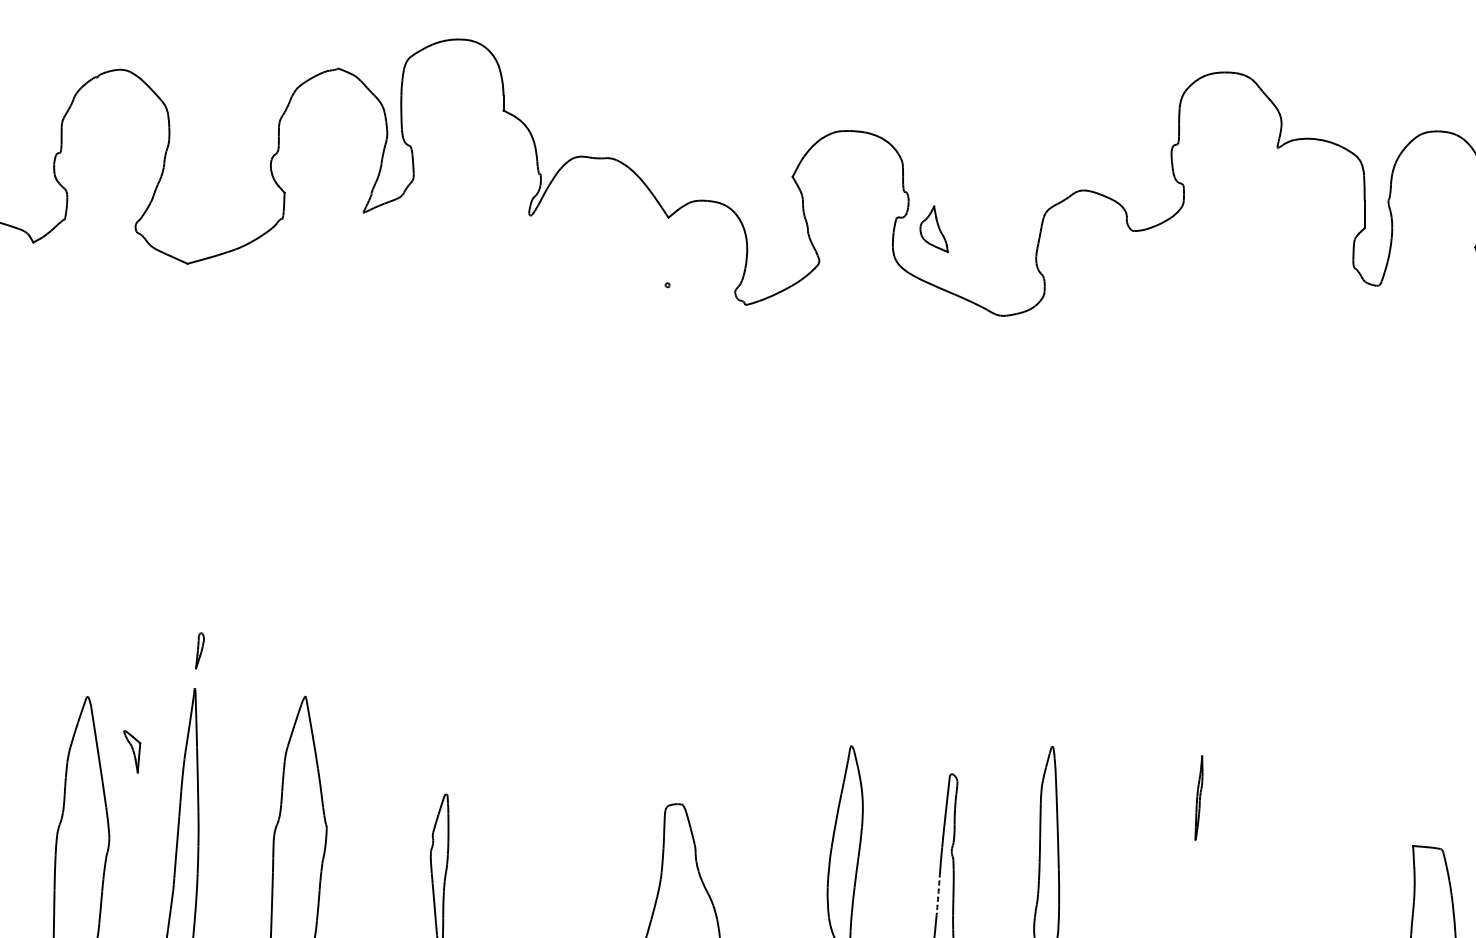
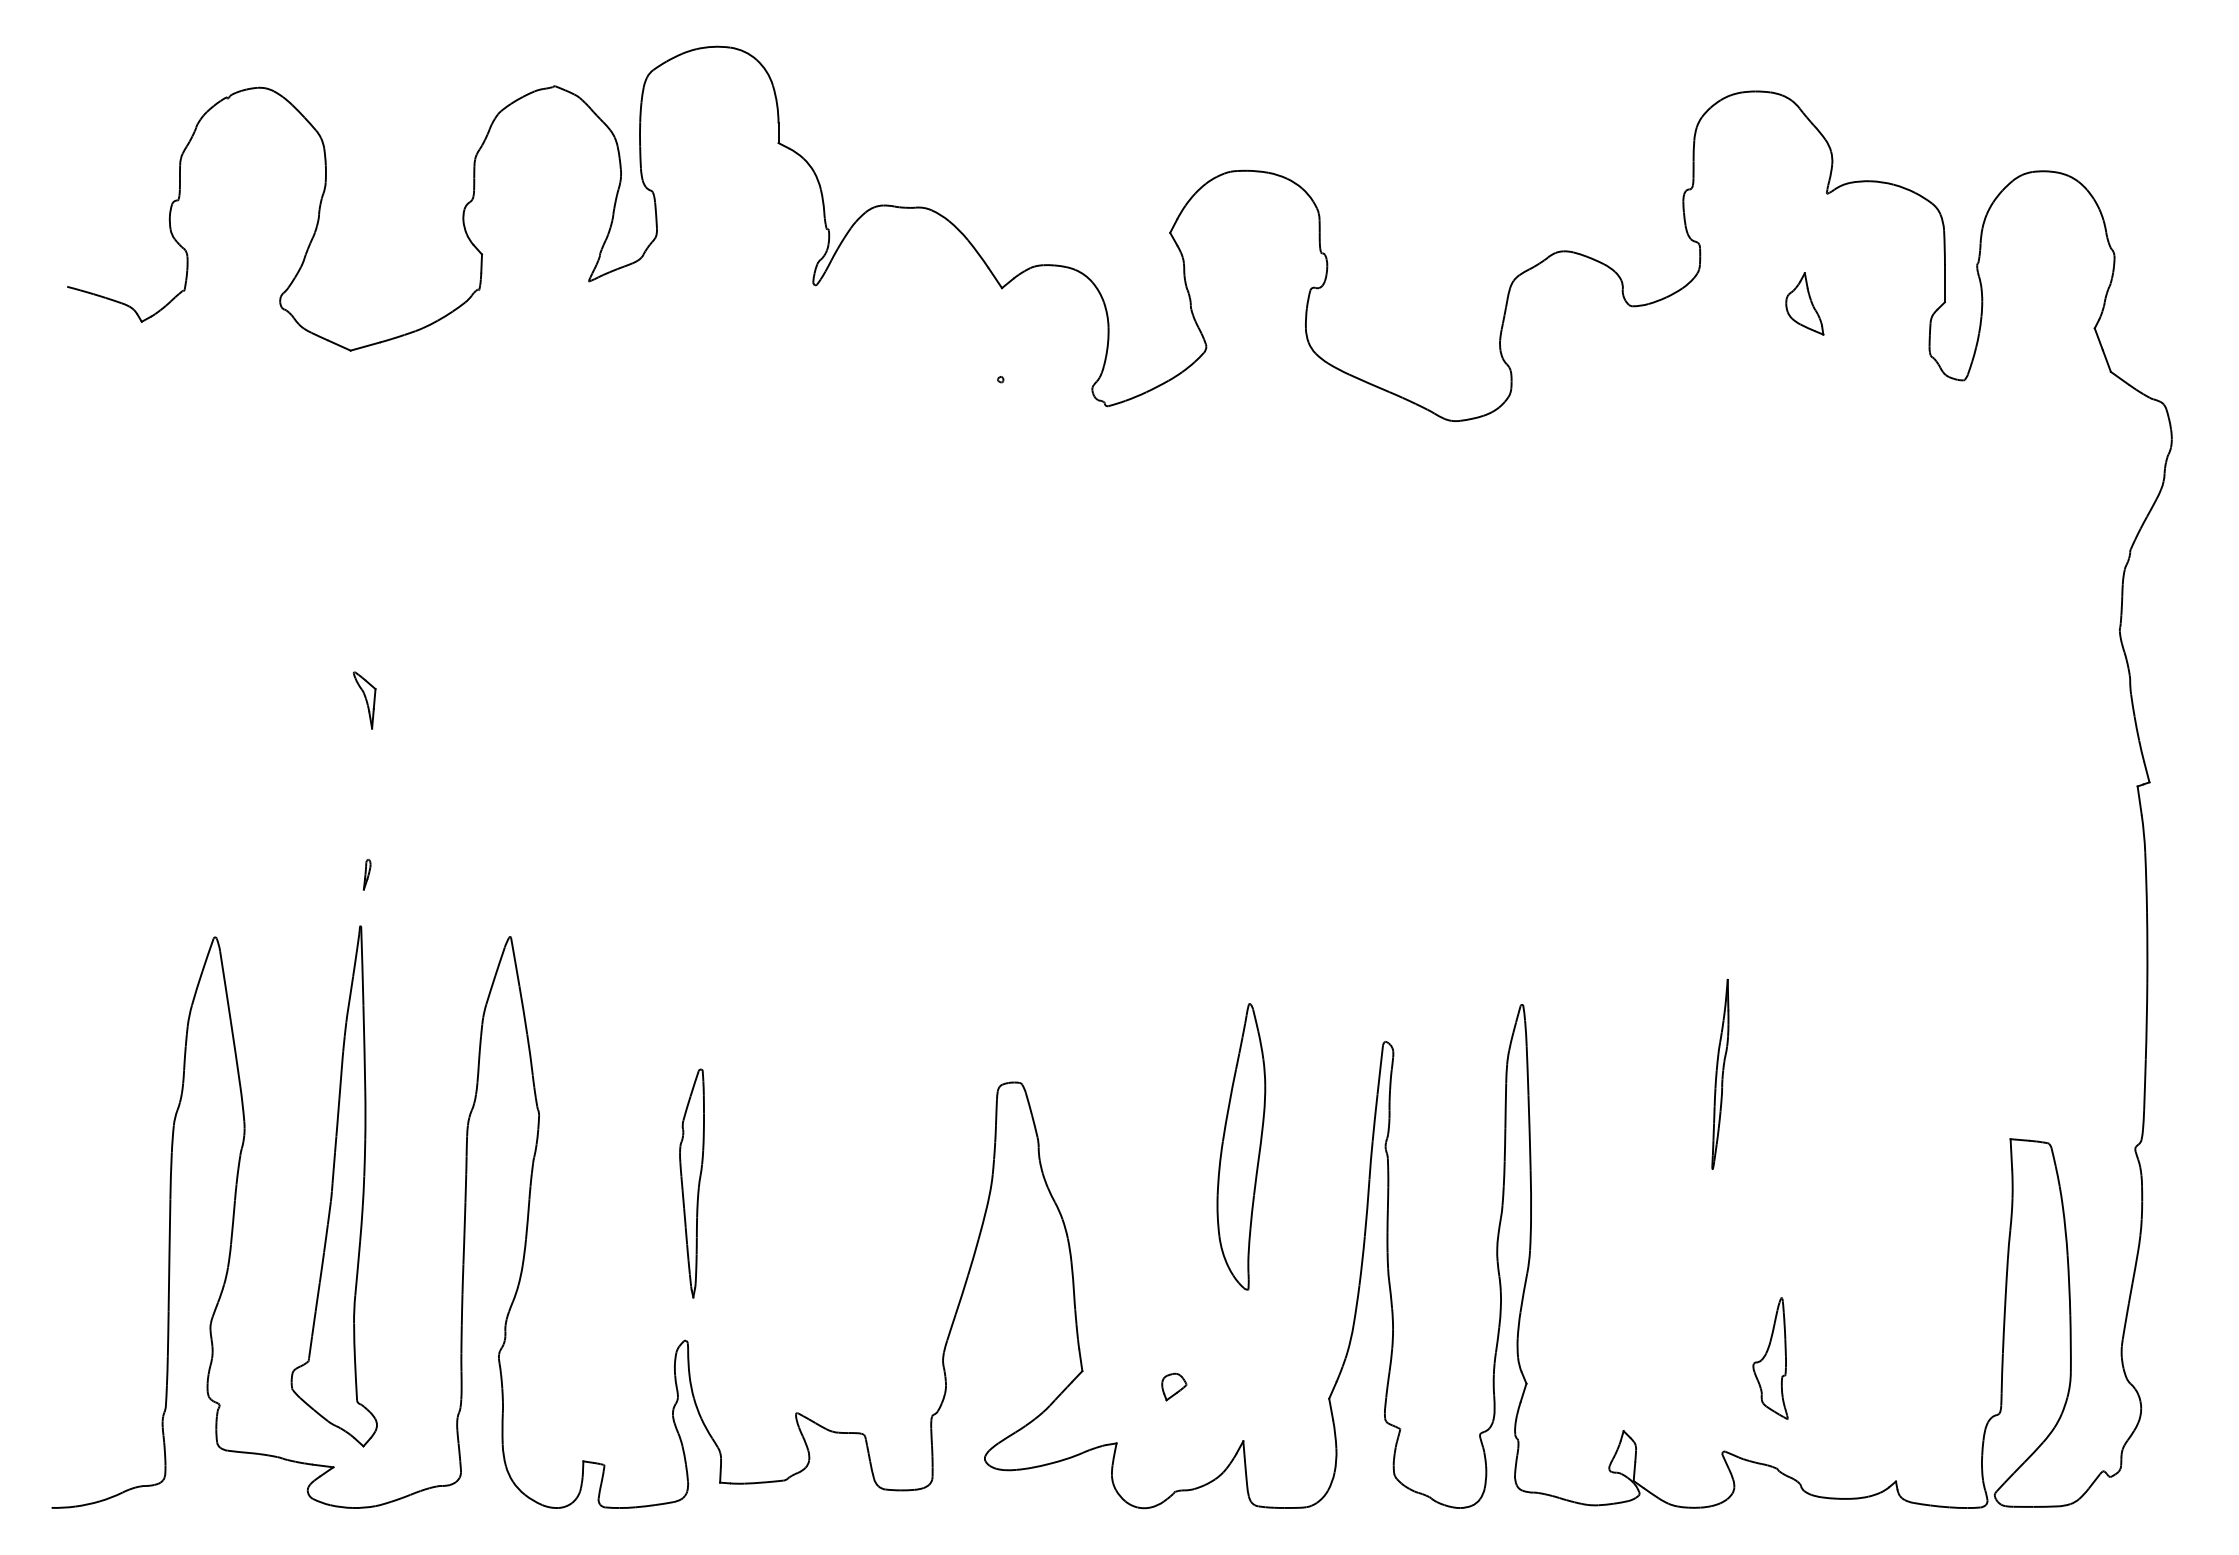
part: (933, 229) -> (1804, 303), moved
part: (199, 650) -> (366, 874), size x0.62
part: (132, 751) -> (364, 700), moved
part: (1198, 798) -> (1720, 1074), size x1.67
arc: (938, 897) -> (1367, 1208), dashed -> solid

